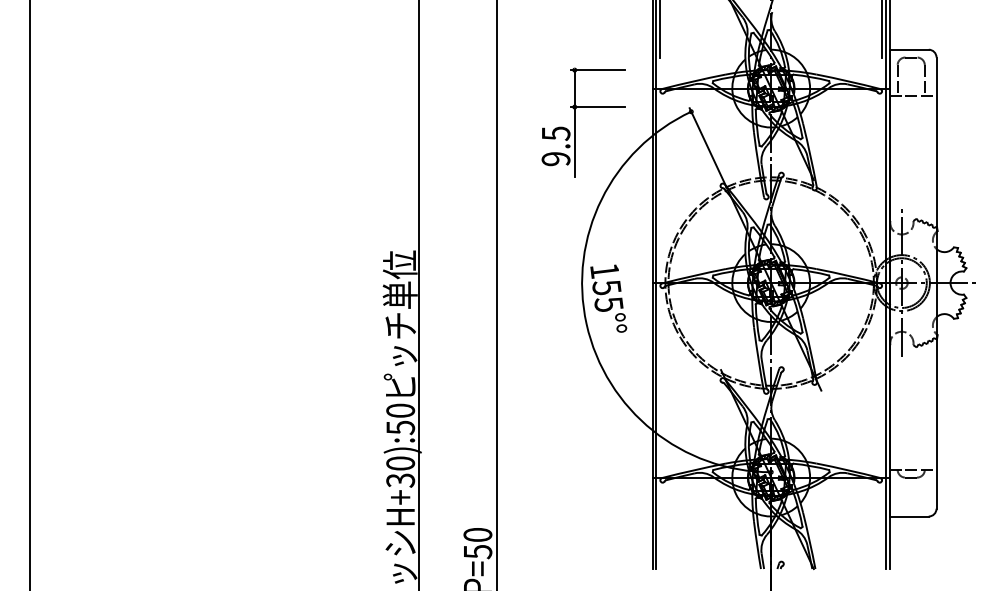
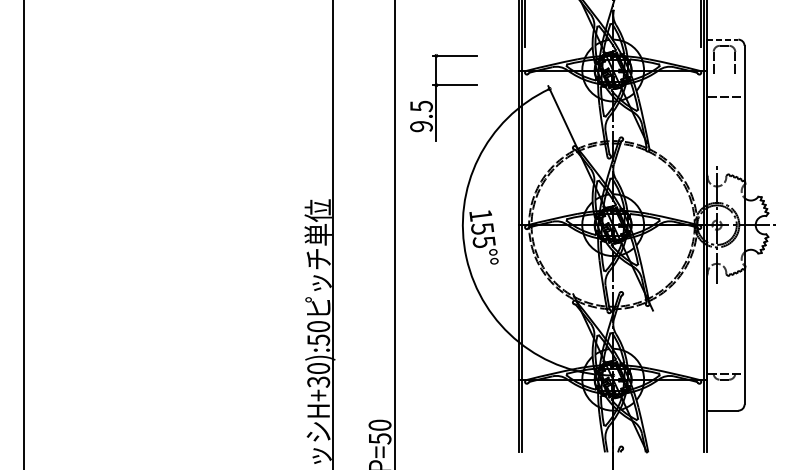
line: (909, 49) -> (723, 39), solid -> dashed
line: (912, 96) -> (725, 96), moved
part: (575, 122) -> (436, 97), moved

